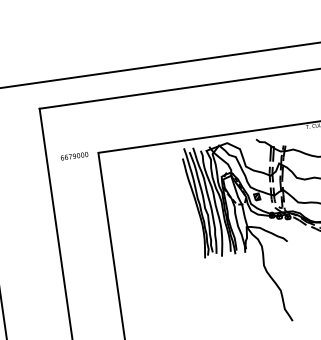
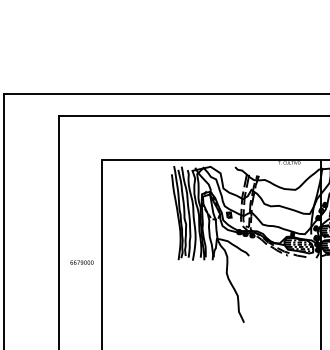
text: (73, 156) -> (81, 262), moved

